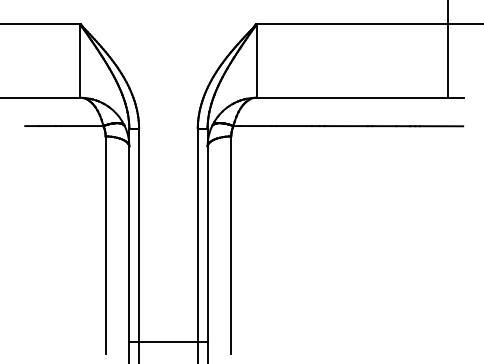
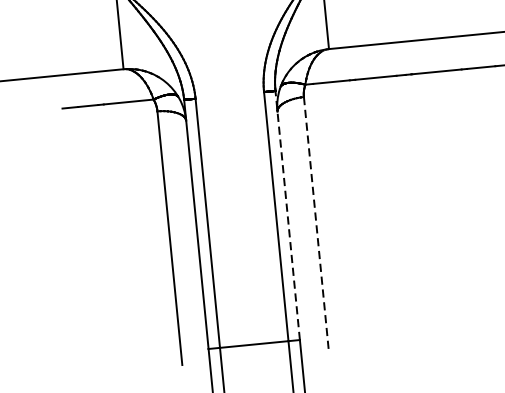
line: (207, 235) -> (287, 215), solid -> dashed
line: (231, 245) -> (316, 224), solid -> dashed

